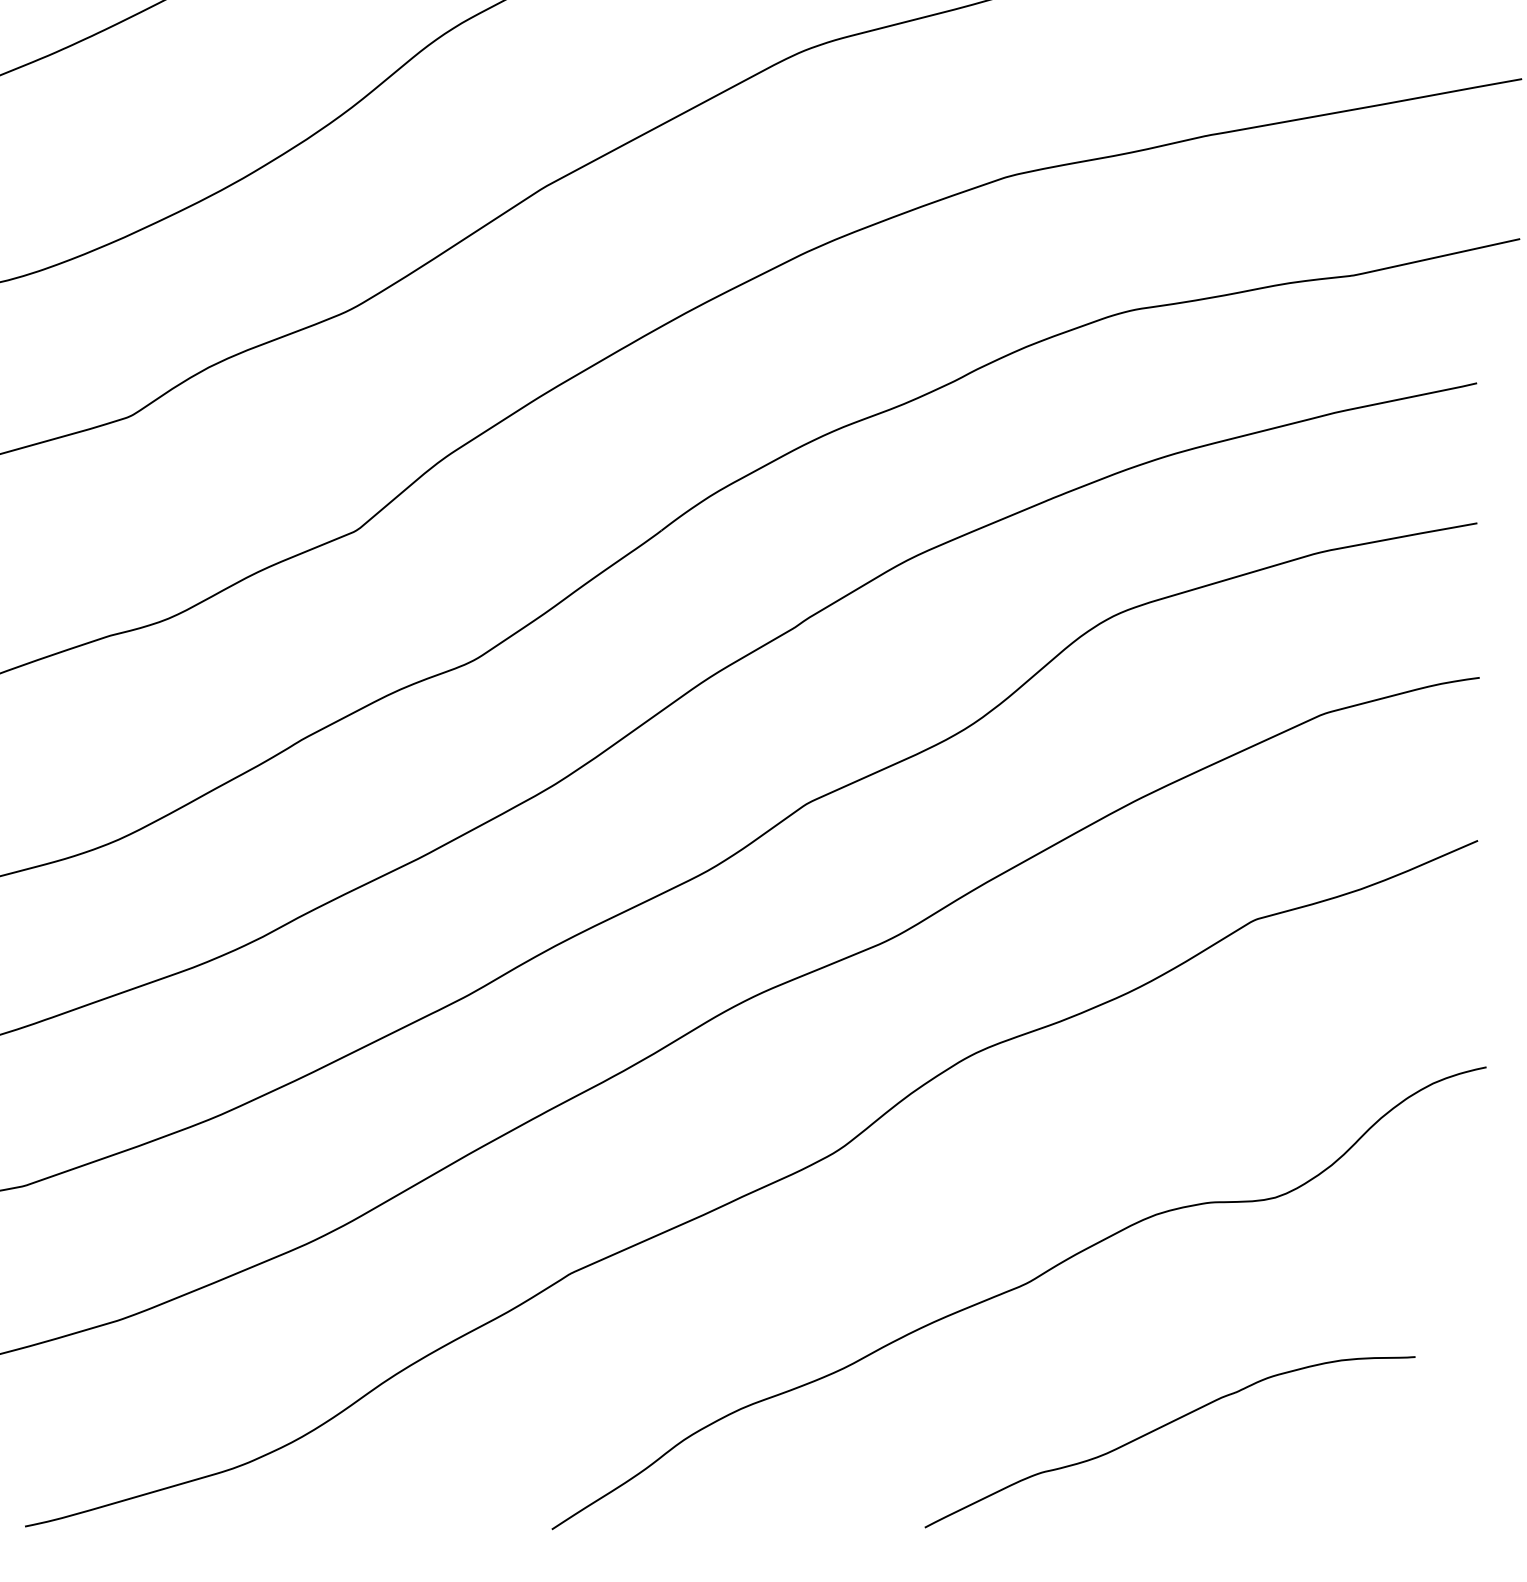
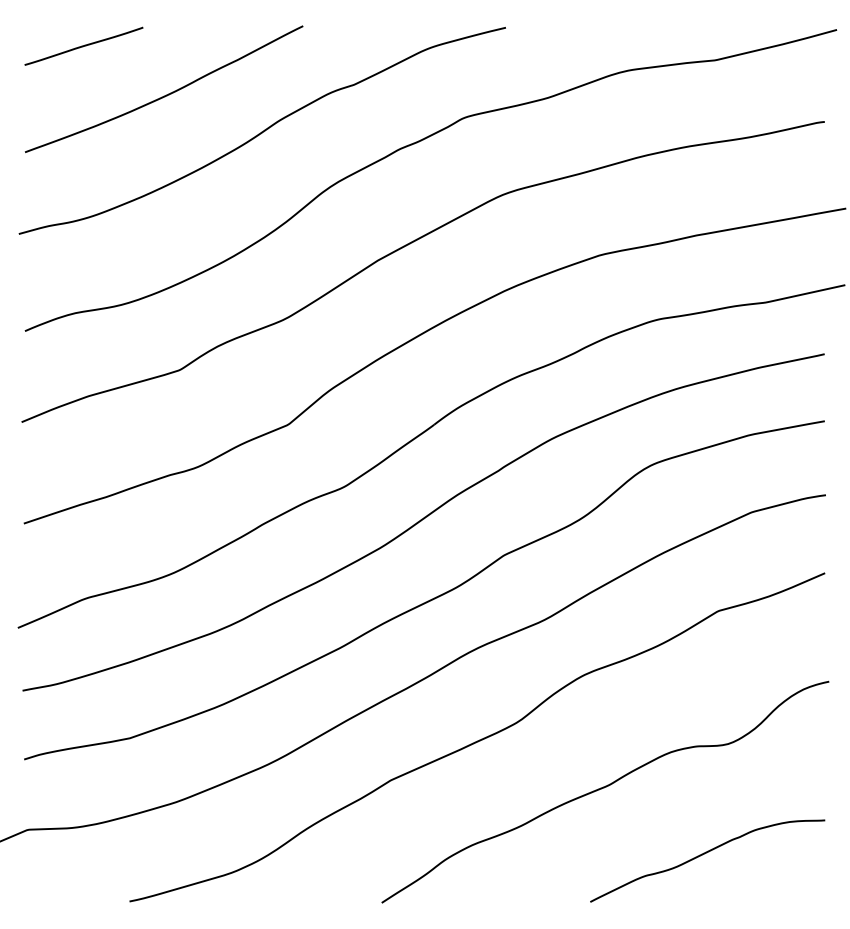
curve: (1163, 1428) -> (704, 854), moved

